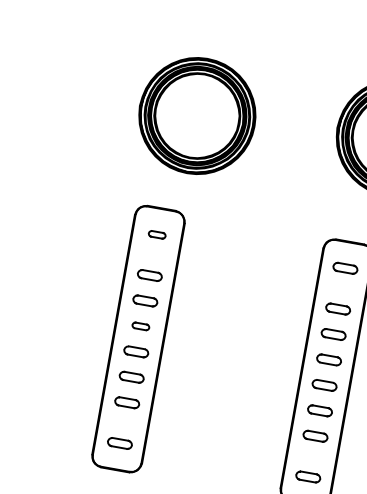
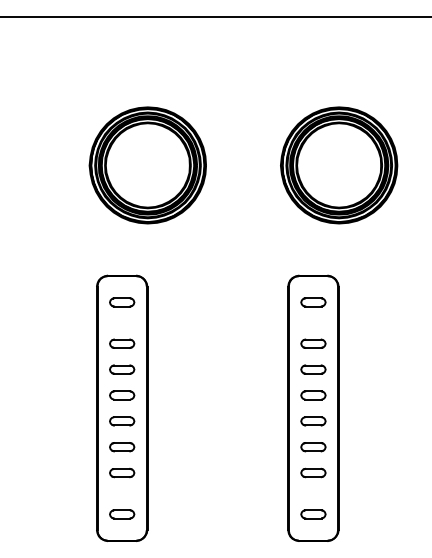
part: (196, 116) -> (147, 165), moved
part: (157, 234) -> (122, 302), size x1.43
part: (141, 326) -> (122, 395), size x1.43

